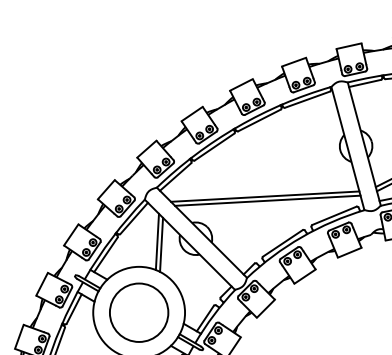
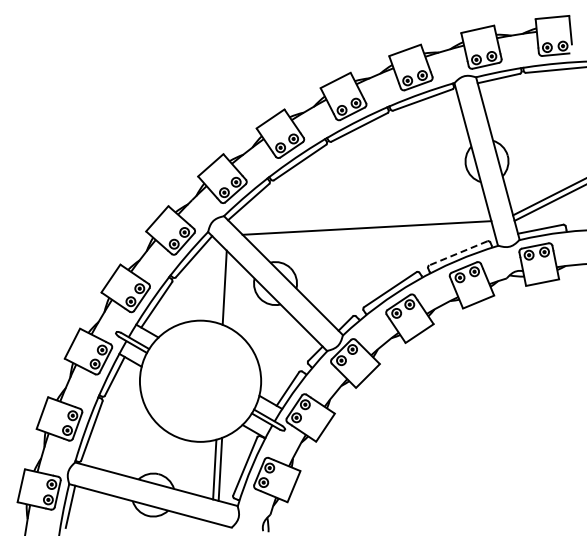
line: (267, 200) -> (369, 233), removed
line: (333, 215) -> (457, 253), solid -> dashed
line: (161, 244) -> (230, 291), removed
circle: (139, 312) -> (200, 380), removed

